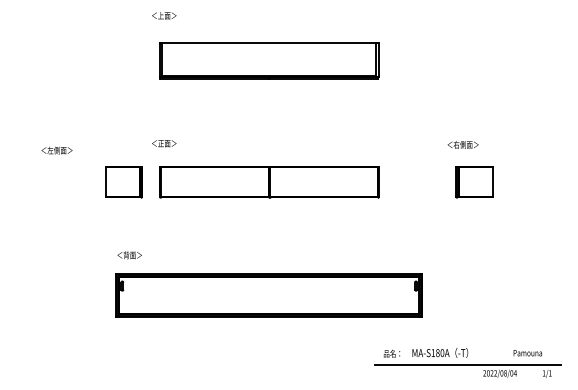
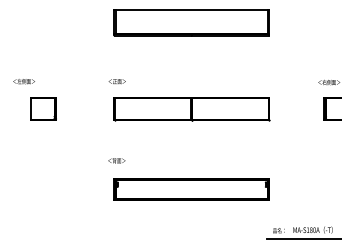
text: (56, 150) -> (23, 81), moved
part: (123, 182) -> (42, 109), moved
text: (129, 255) -> (116, 160), moved
part: (269, 295) -> (191, 189), size x0.71

